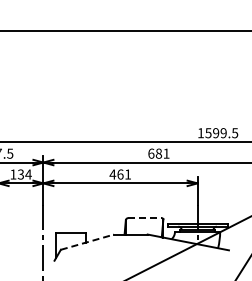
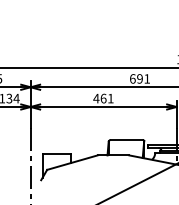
text: (158, 153) -> (139, 78), 681 -> 691
line: (144, 218) -> (126, 140), dashed -> solid
line: (87, 242) -> (72, 162), dashed -> solid

